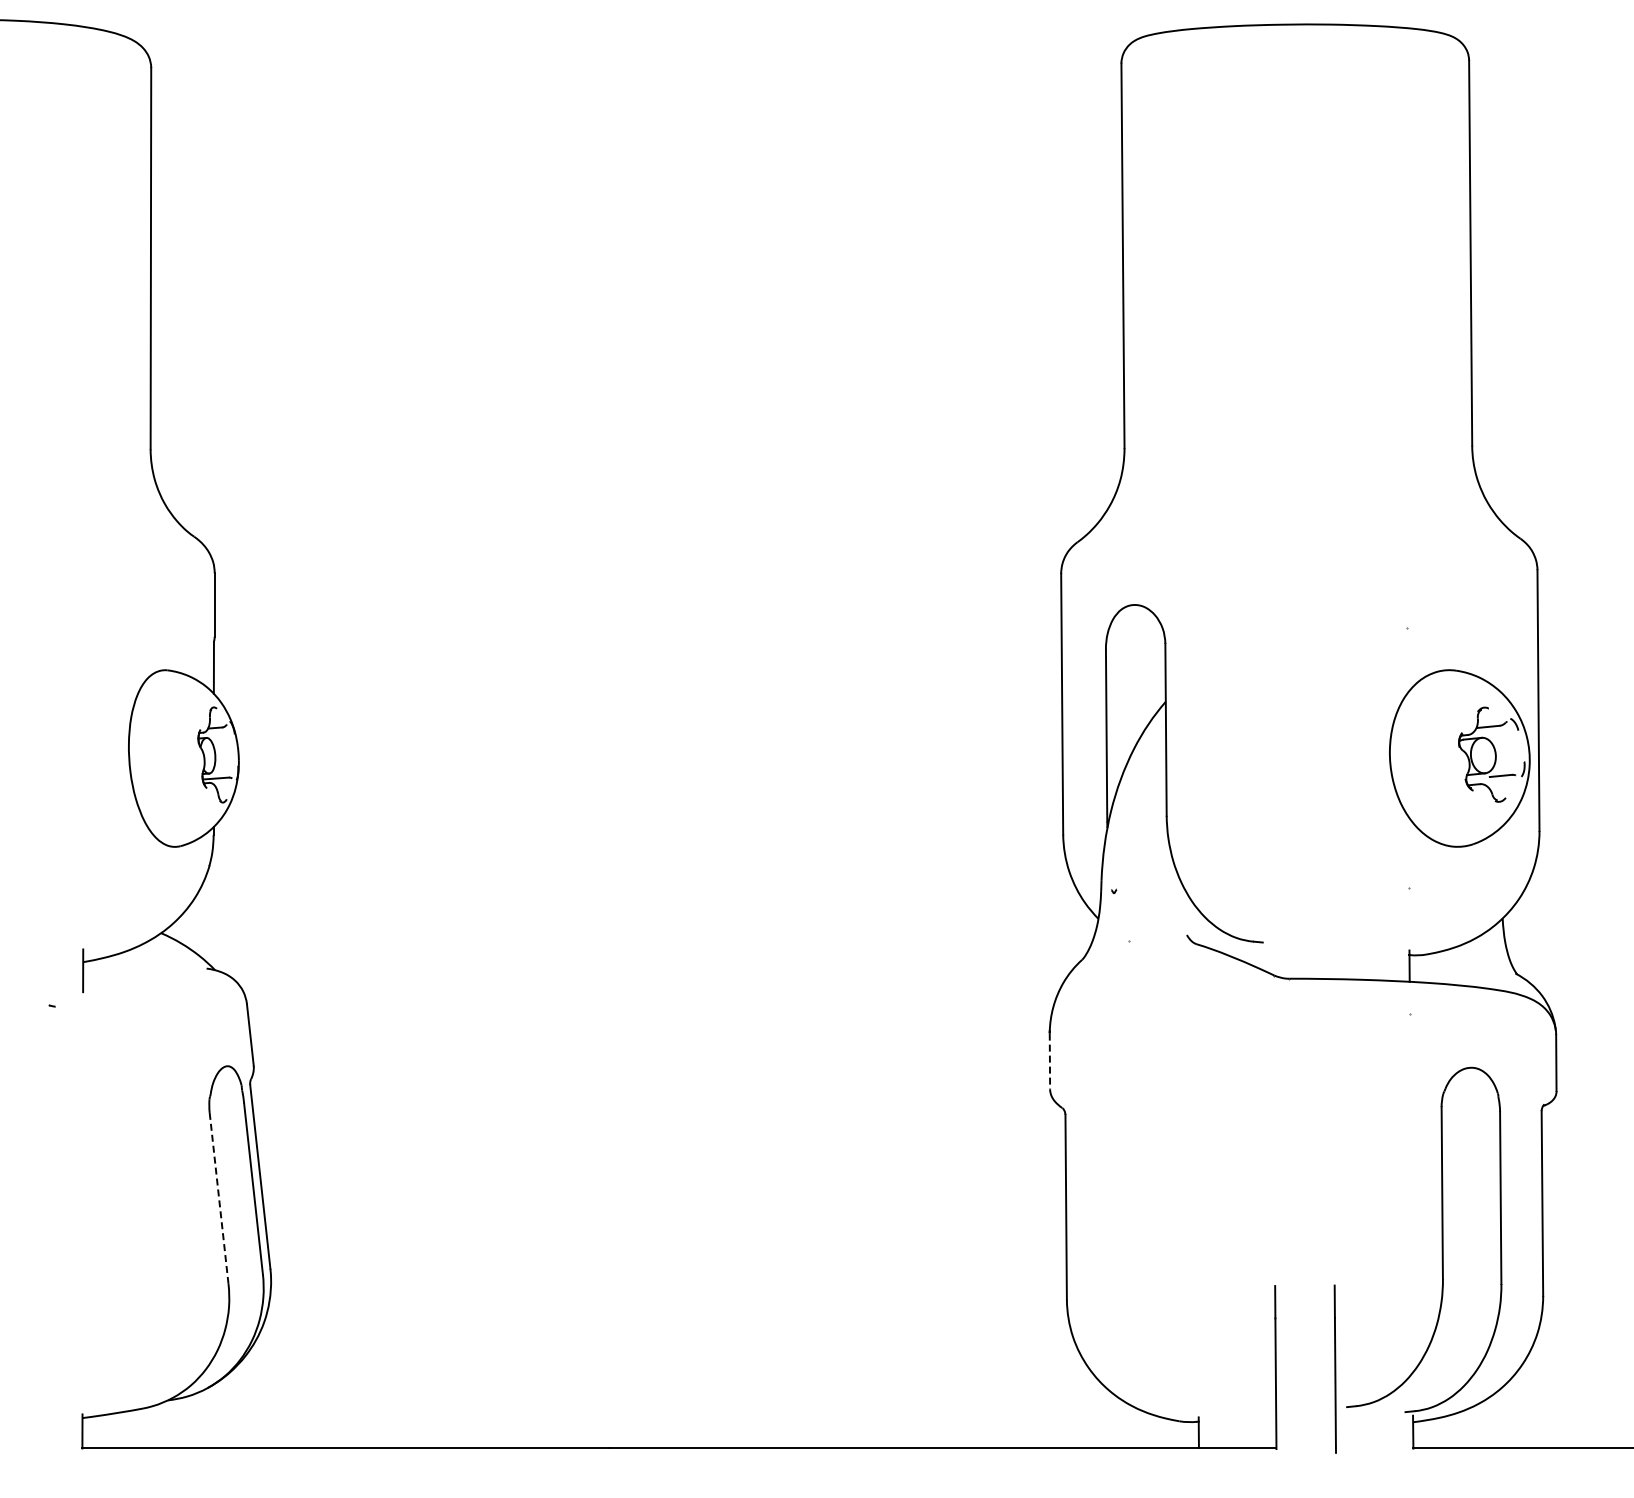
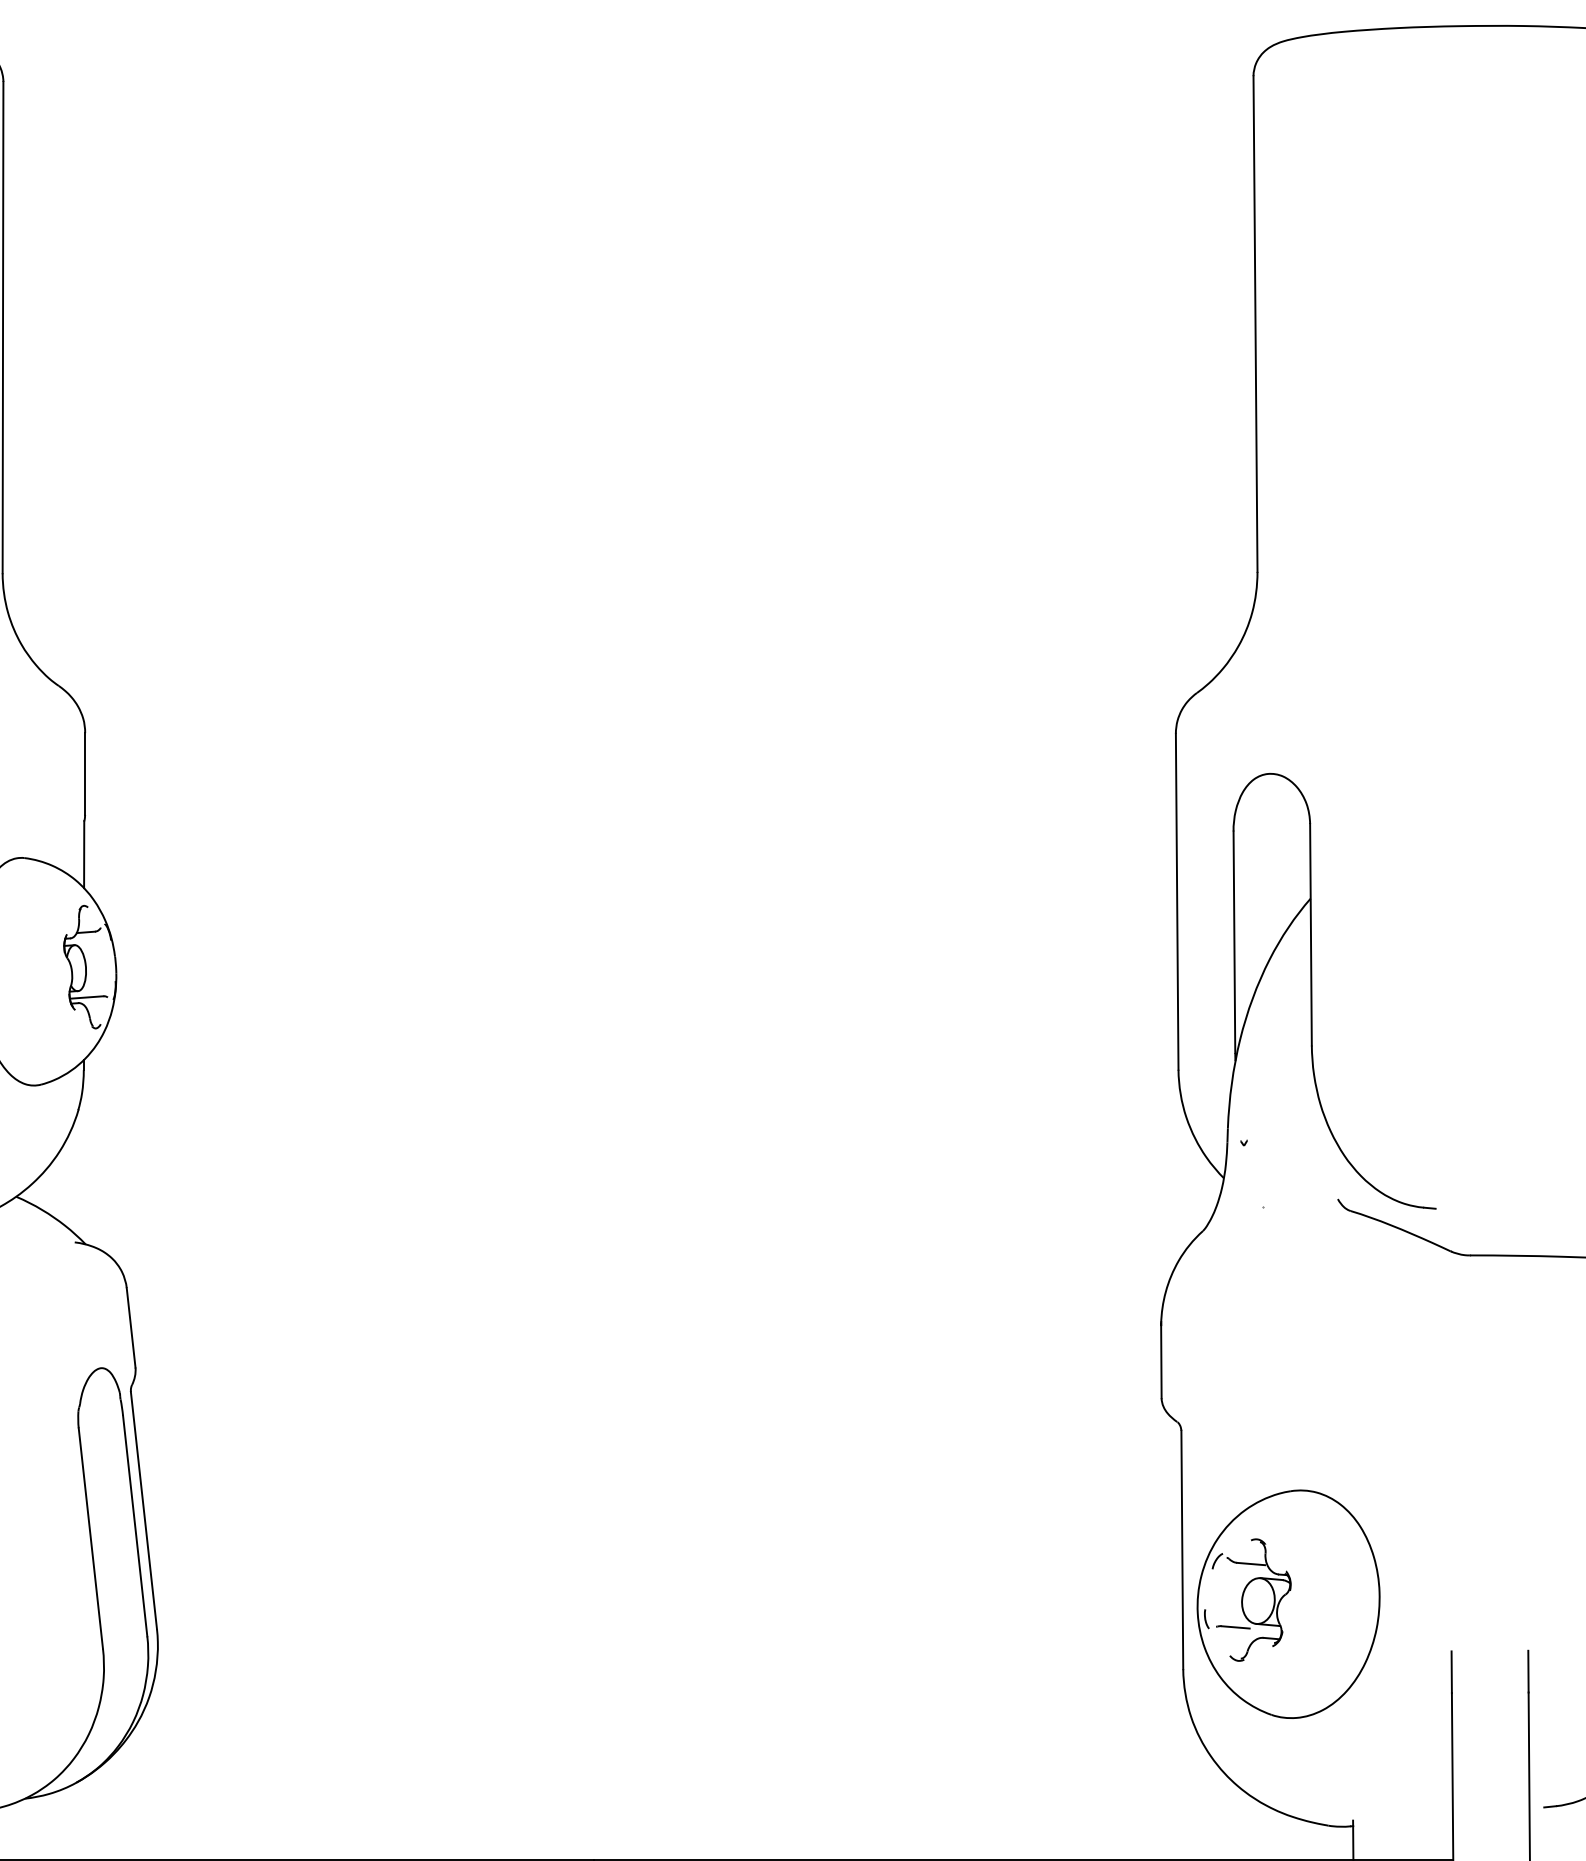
line: (1049, 1061) -> (1160, 1362), dashed -> solid
line: (219, 1198) -> (91, 1538), dashed -> solid
part: (1148, 1249) -> (1288, 1604), added

